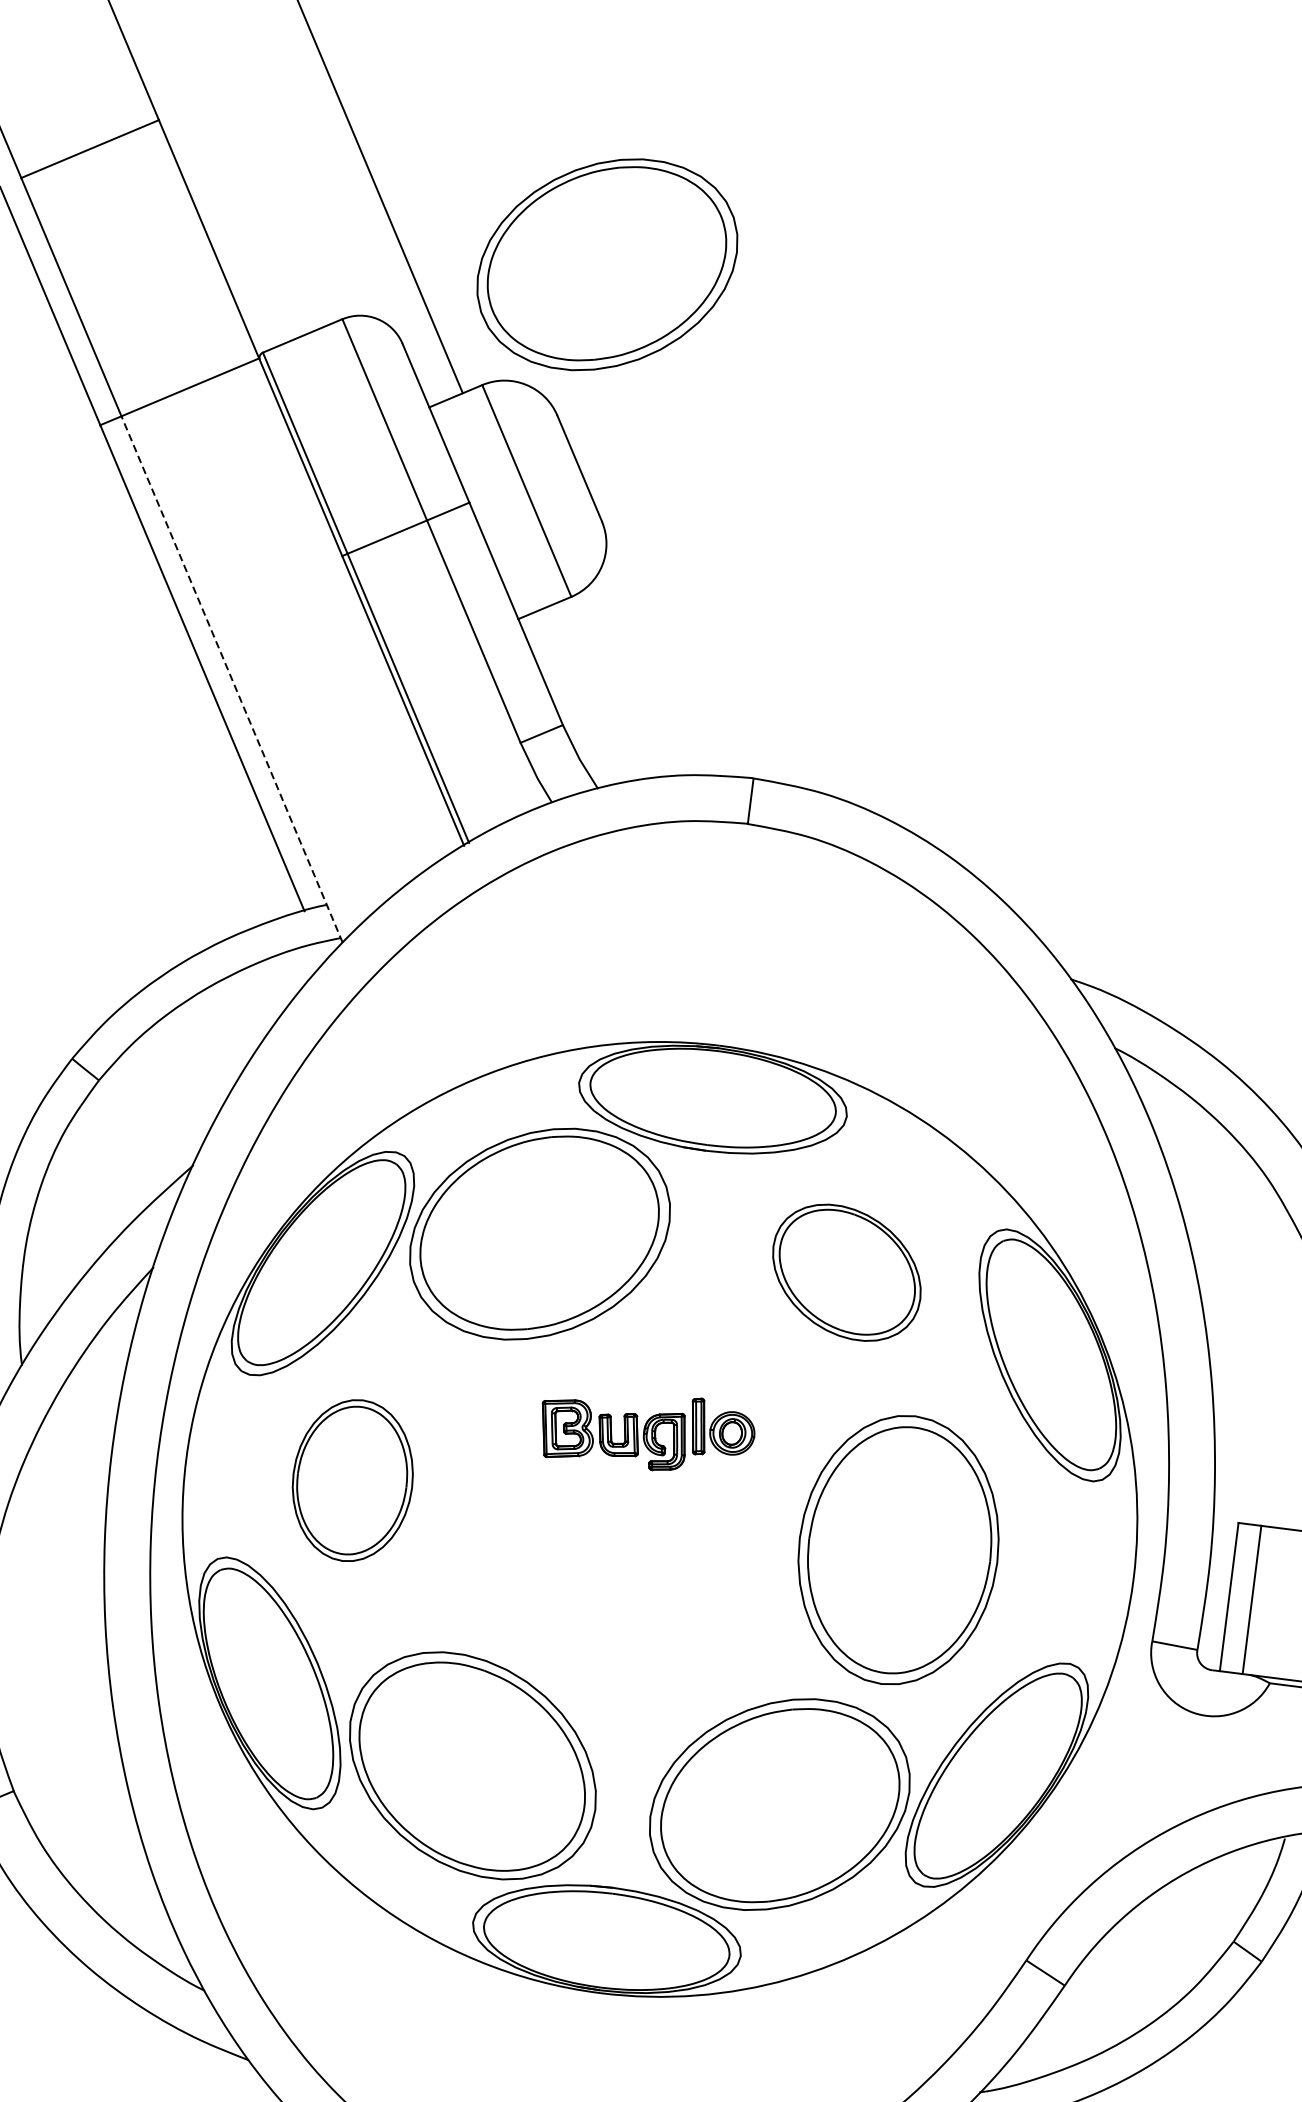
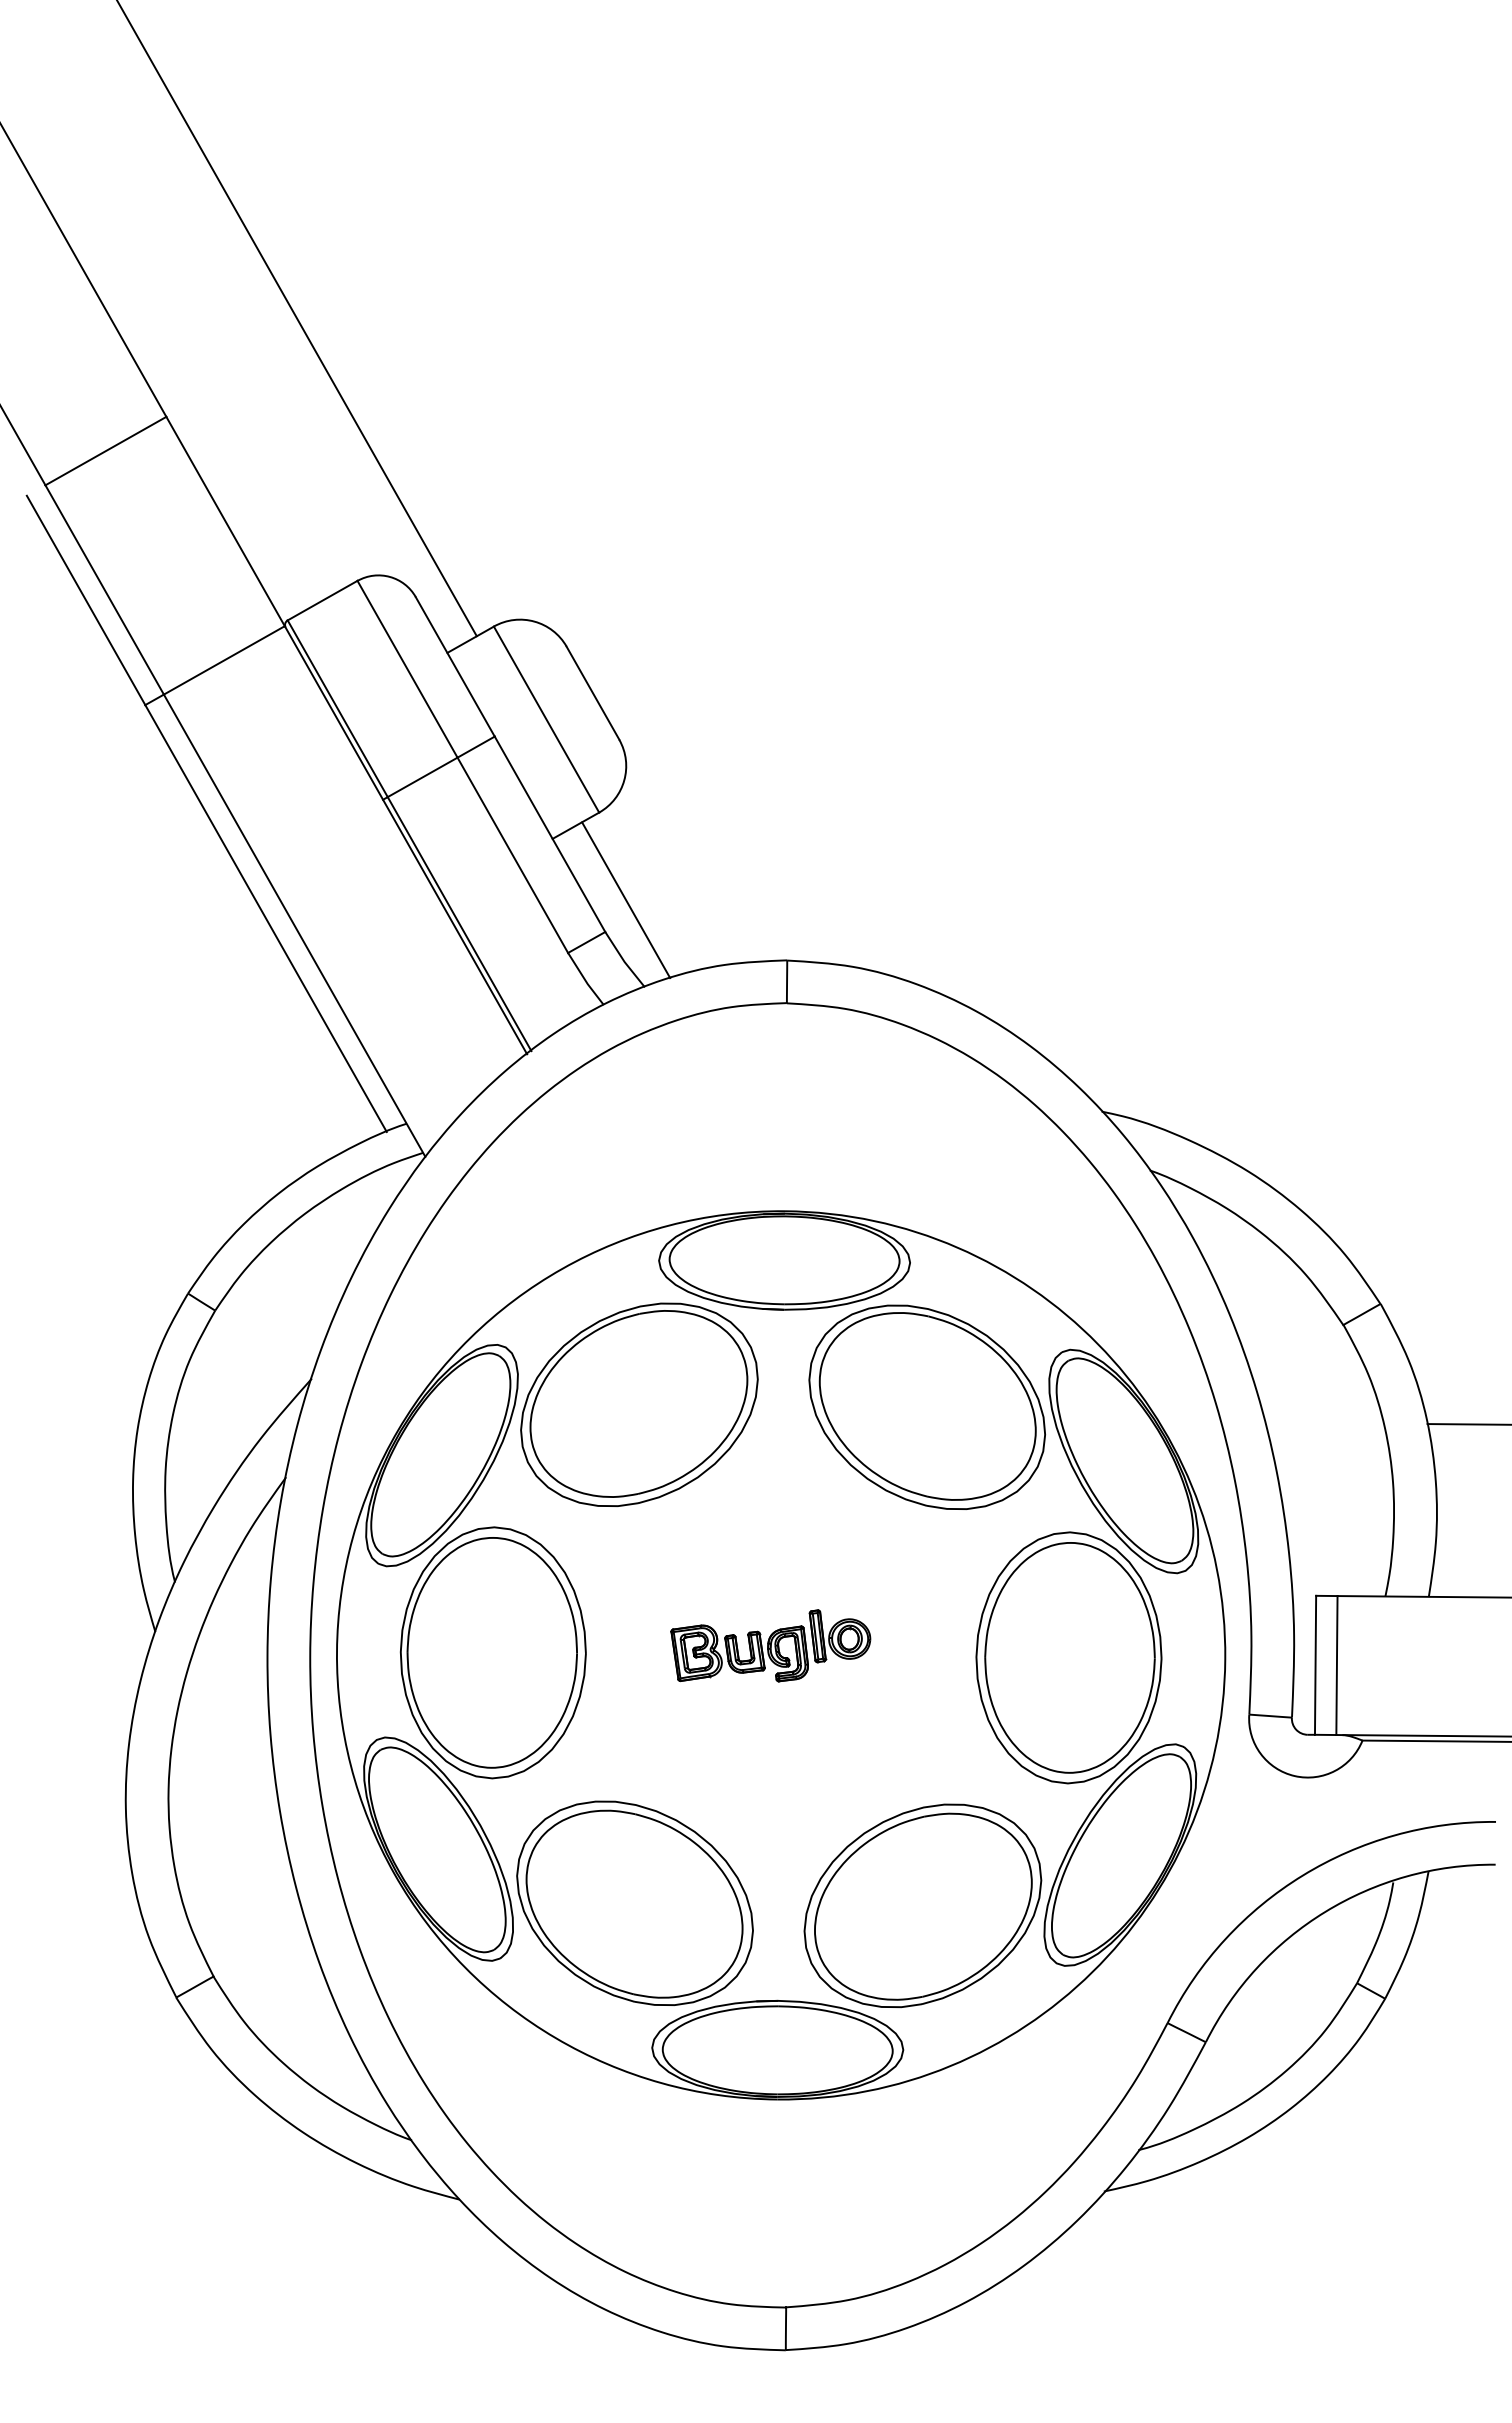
part: (607, 264) -> (596, 501), removed
line: (231, 679) -> (294, 925), dashed -> solid
line: (589, 694) -> (626, 900), added
part: (846, 1271) -> (926, 1406), size x1.67
part: (646, 1430) -> (770, 1645), moved
part: (352, 1480) -> (492, 1652), size x1.67
part: (898, 1549) -> (1068, 1657), moved

